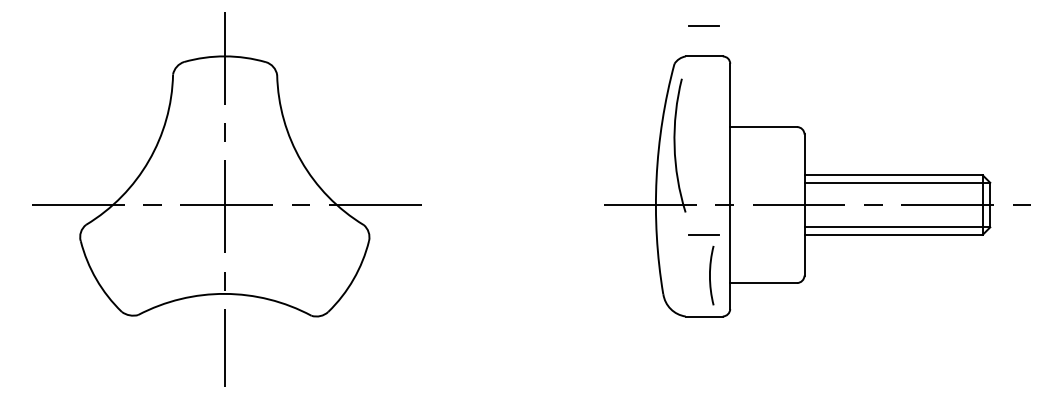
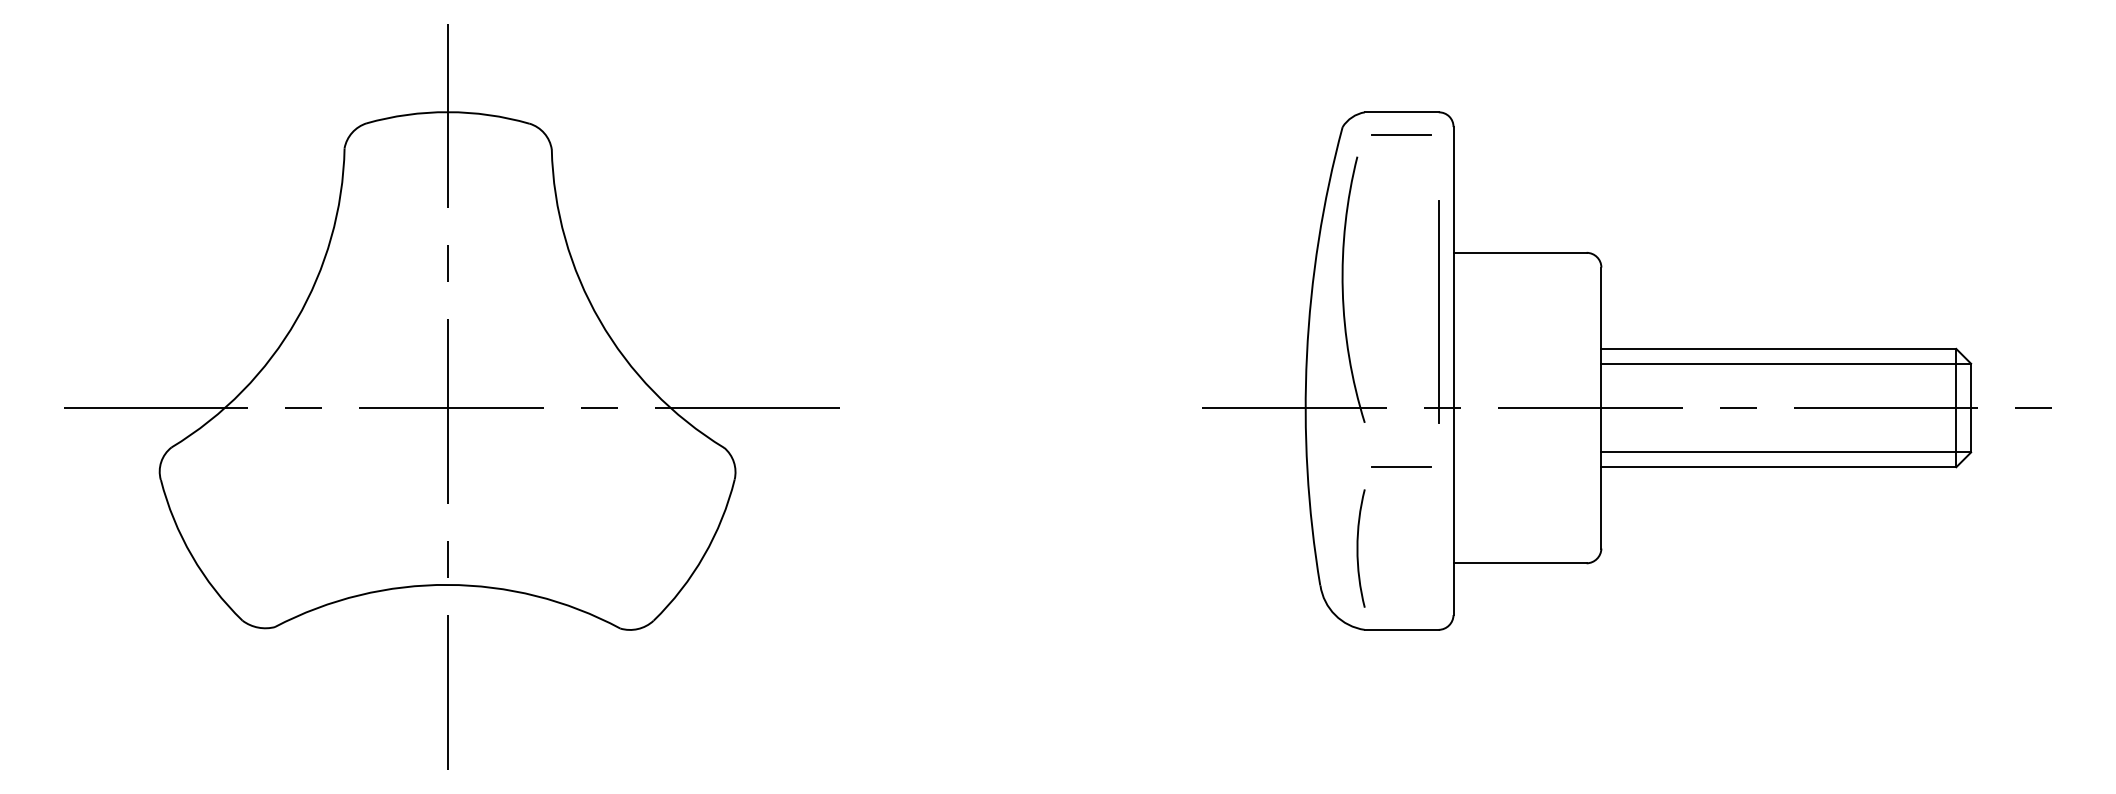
line: (703, 25) -> (1400, 134), moved
line: (722, 156) -> (1438, 311), added
arc: (710, 275) -> (1358, 548), moved

